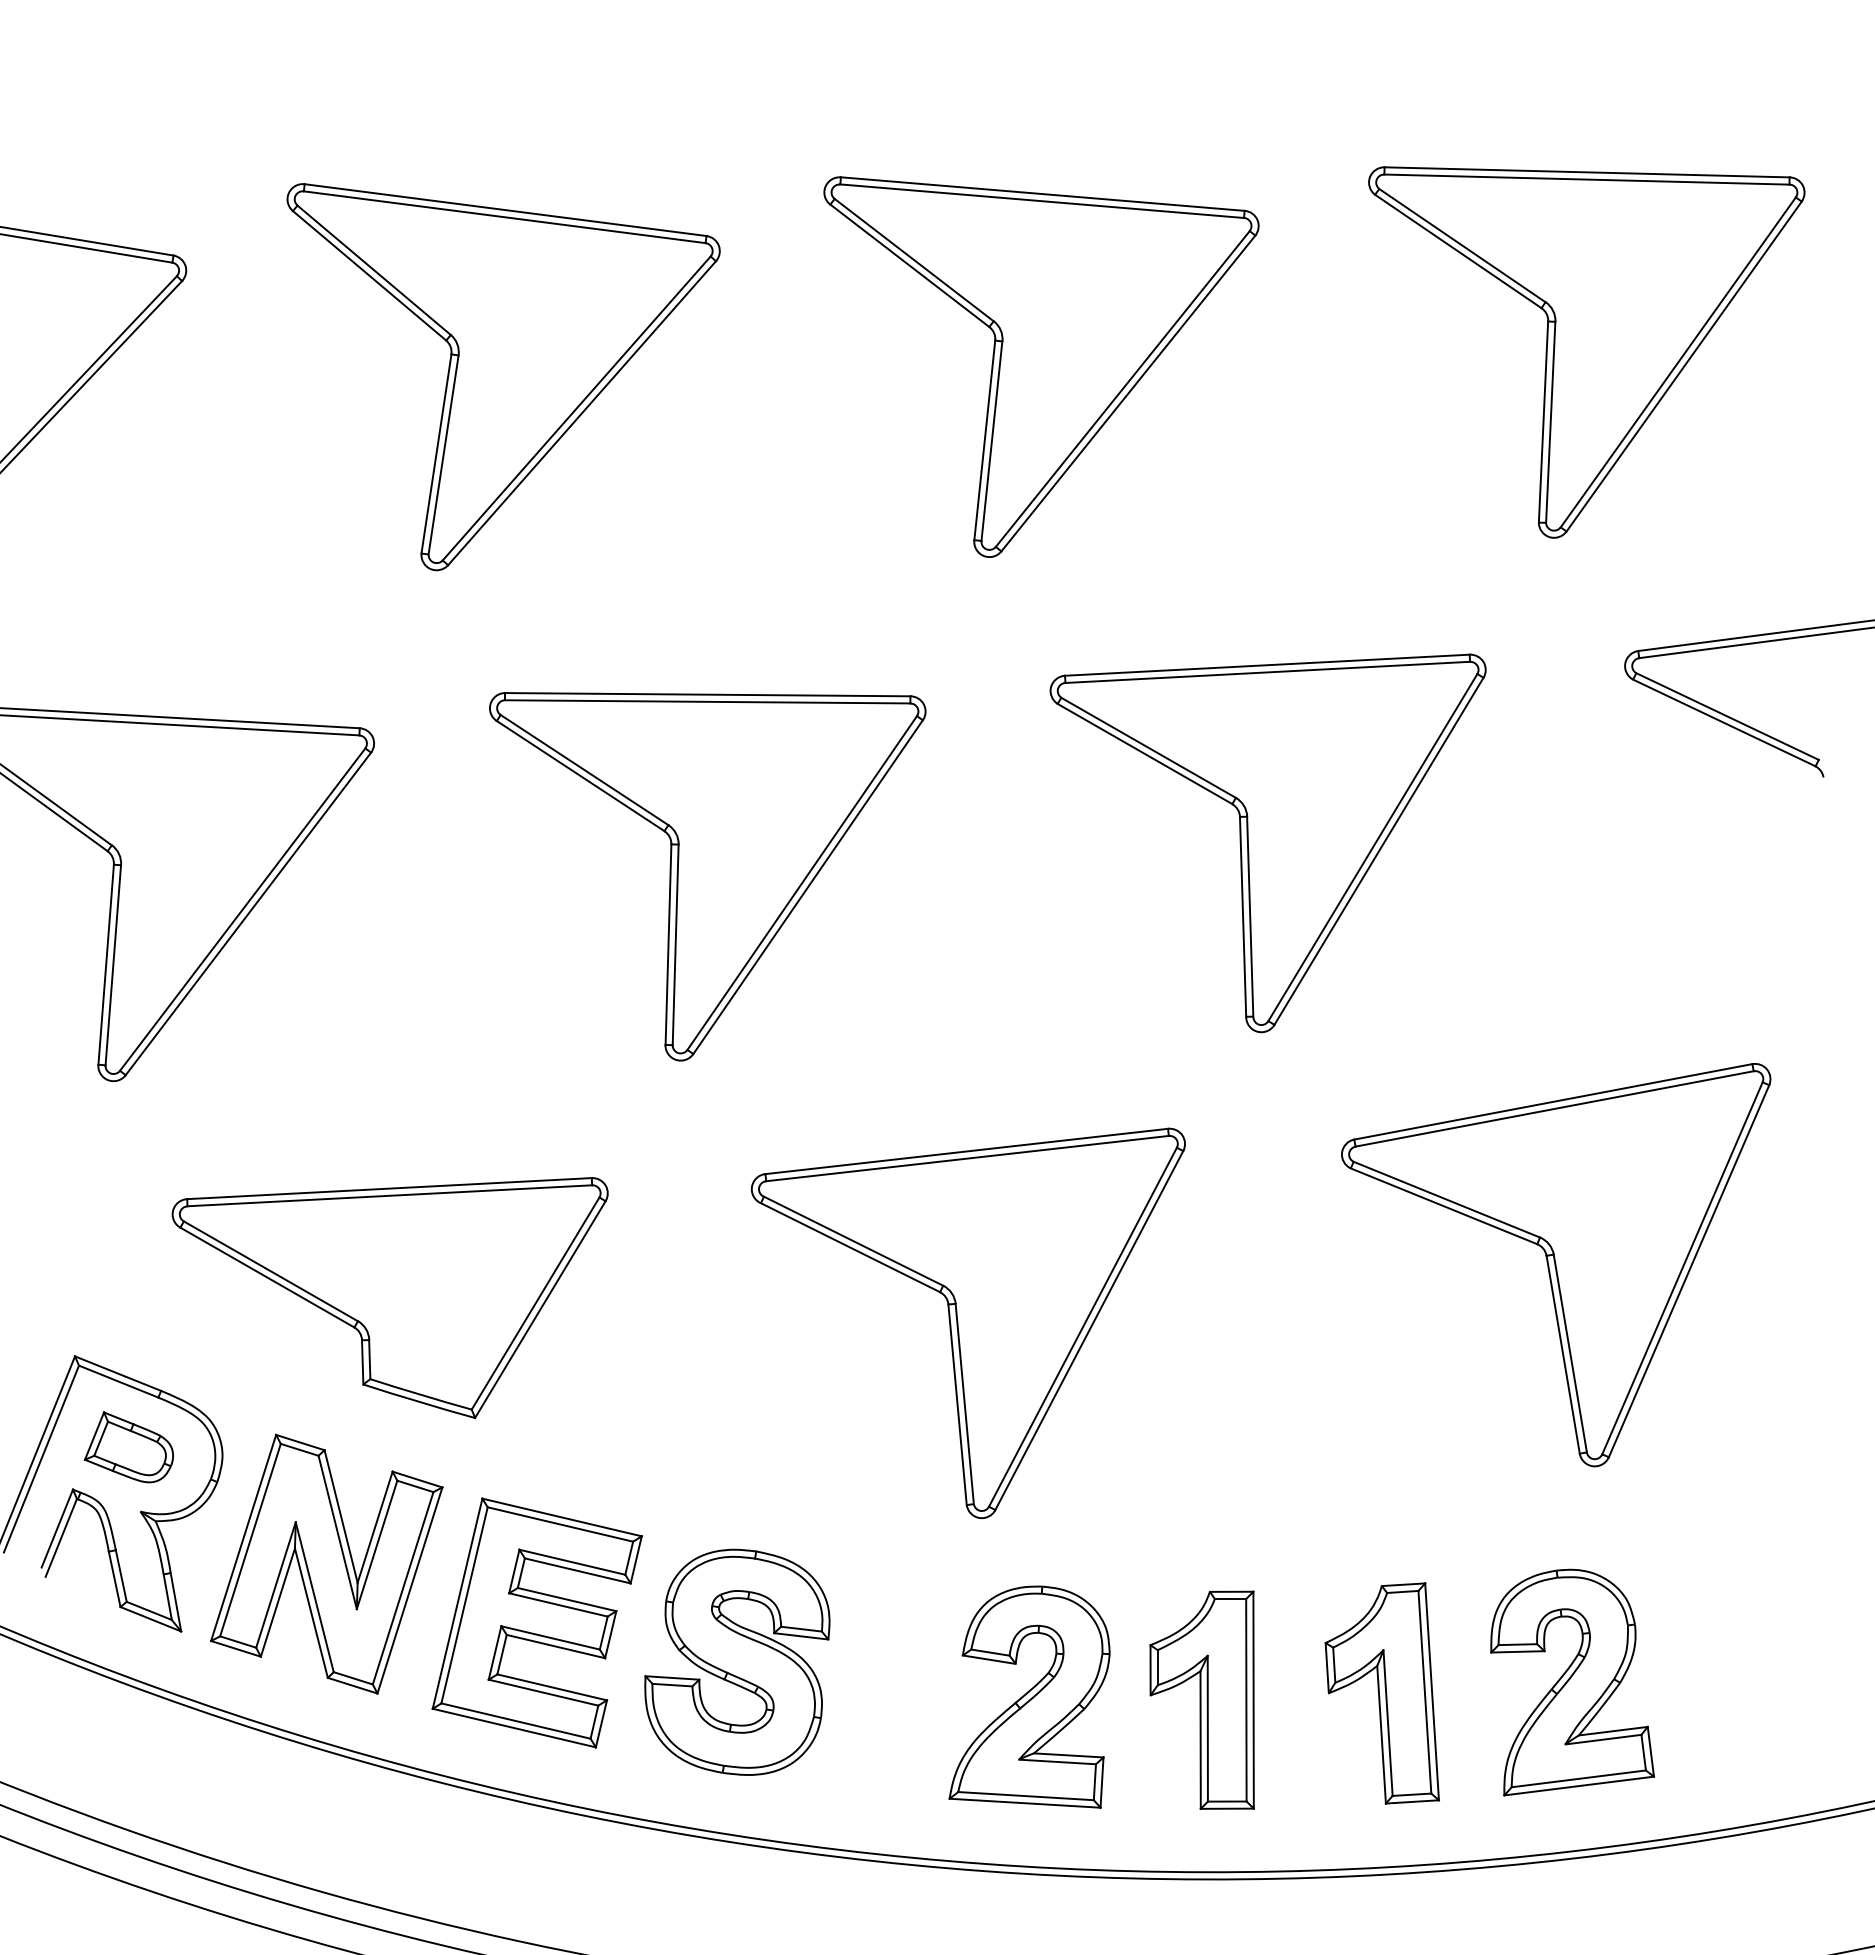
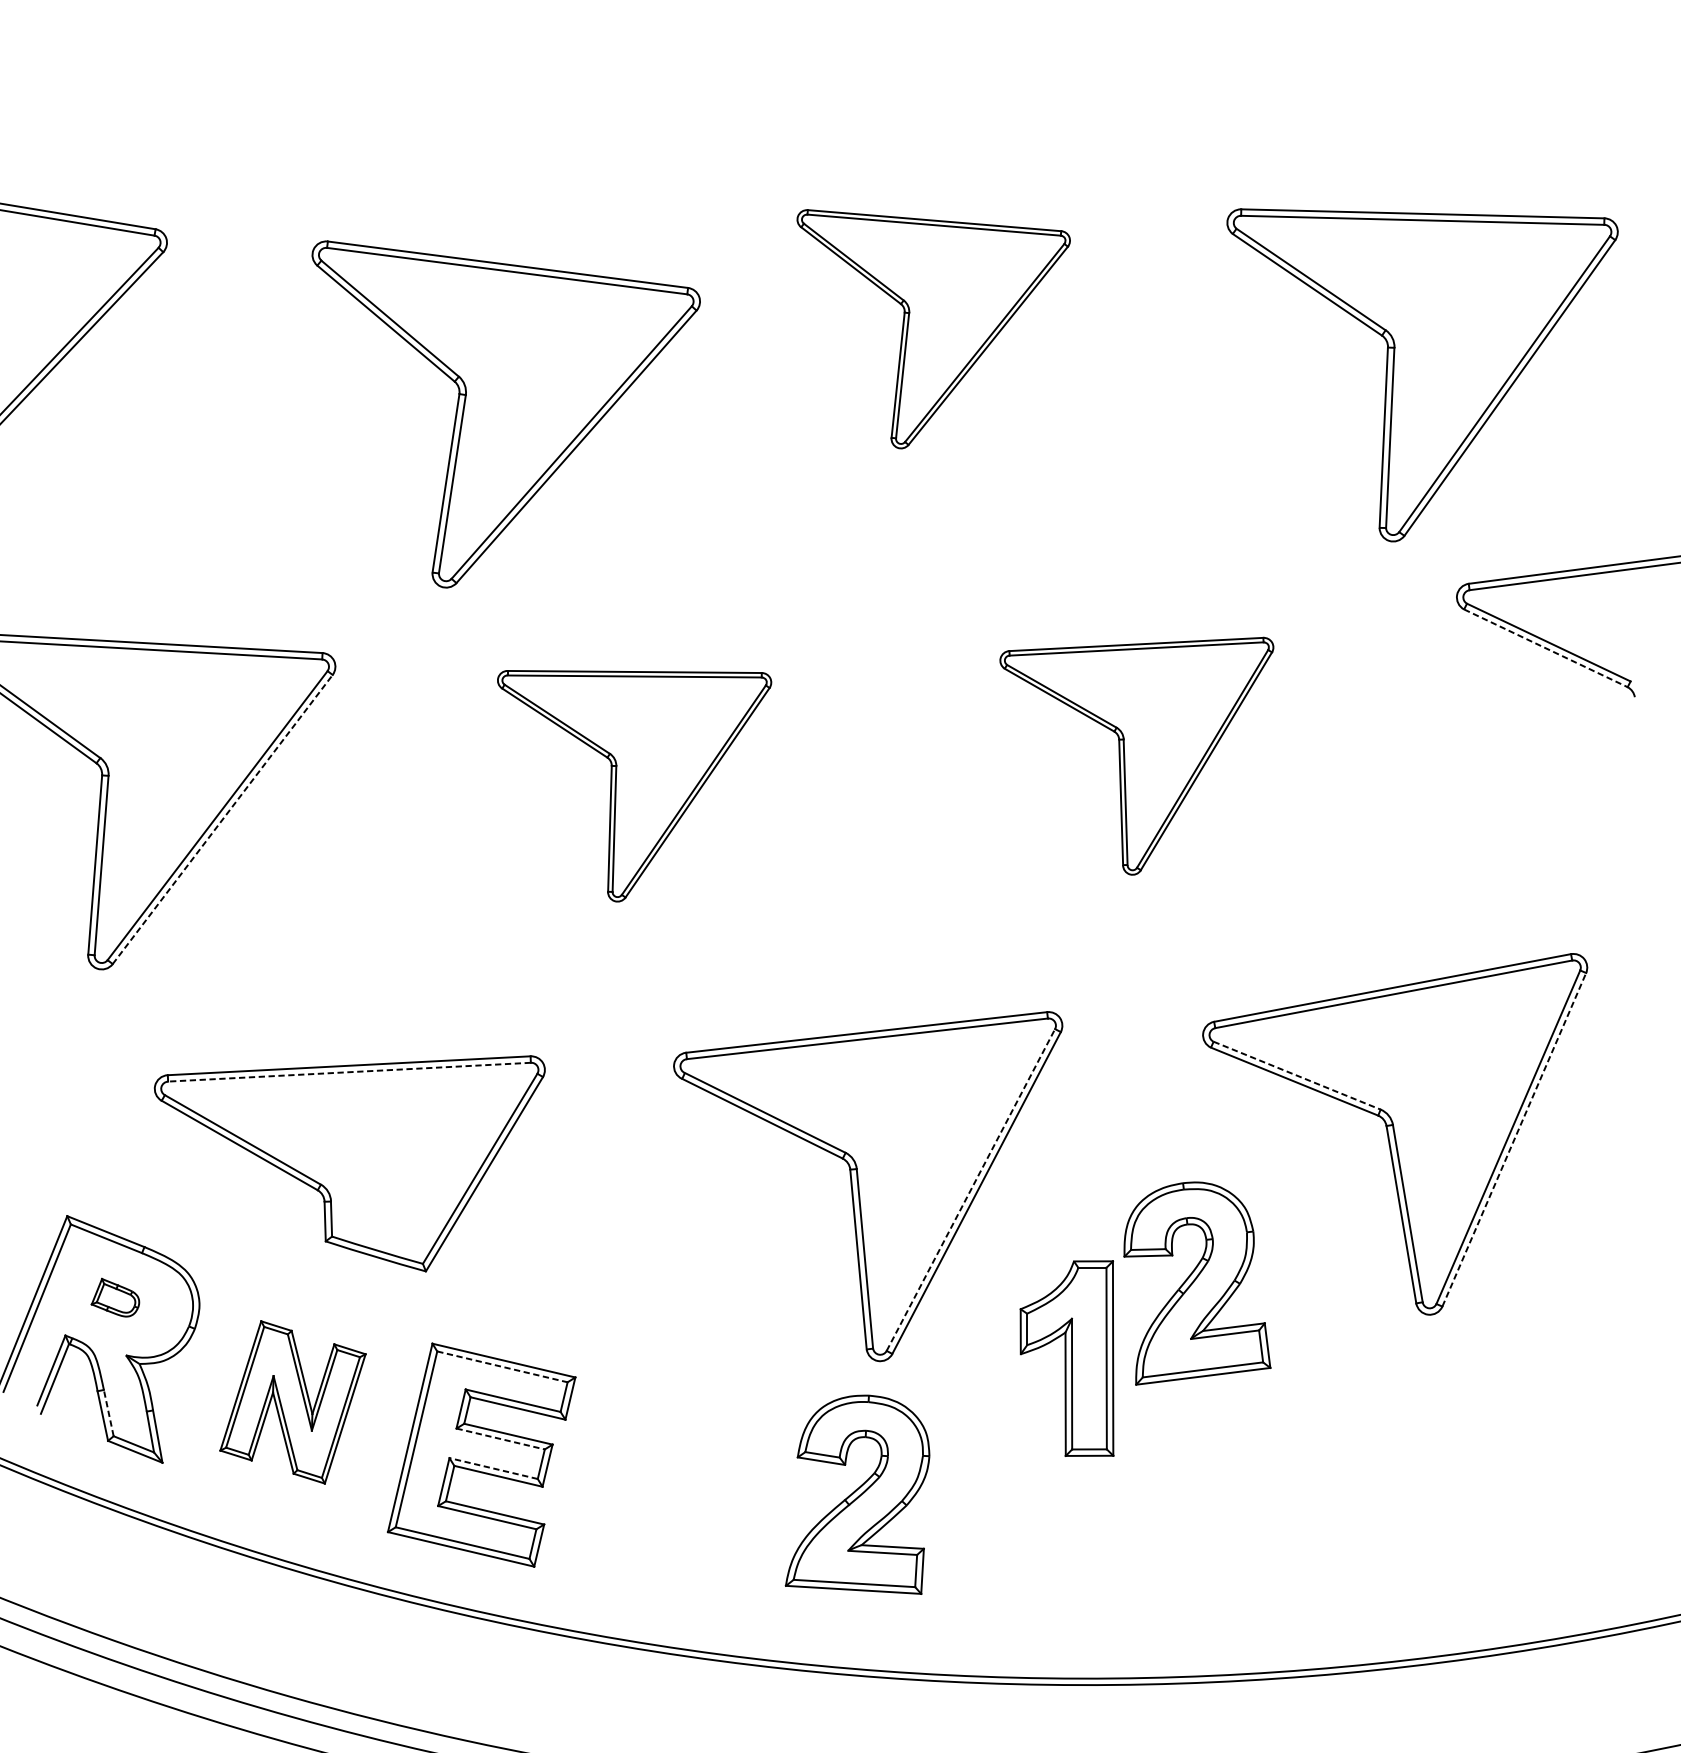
part: (1586, 352) -> (1422, 375), moved
part: (1041, 366) -> (933, 328), size x0.7
part: (503, 377) -> (506, 414), moved
line: (1724, 723) -> (1546, 648), solid -> dashed
part: (1267, 843) -> (1136, 756), size x0.7
part: (707, 876) -> (634, 785), size x0.7
line: (248, 913) -> (222, 819), solid -> dashed
line: (389, 1195) -> (349, 1071), solid -> dashed
line: (1446, 1199) -> (1296, 1075), solid -> dashed
line: (1689, 1271) -> (1514, 1140), solid -> dashed
line: (1082, 1327) -> (970, 1190), solid -> dashed
part: (128, 1447) -> (115, 1297), size x0.6
line: (560, 1524) -> (502, 1366), solid -> dashed
part: (326, 1563) -> (292, 1401), size x0.7
line: (121, 1575) -> (108, 1412), solid -> dashed
line: (558, 1604) -> (500, 1438), solid -> dashed
line: (550, 1637) -> (493, 1468), solid -> dashed
part: (737, 1661) -> (661, 1489), removed
part: (1572, 1682) -> (1197, 1283), moved
part: (1381, 1693) -> (1238, 1518), removed
part: (1029, 1696) -> (857, 1494), moved
part: (1201, 1699) -> (1066, 1357), moved

